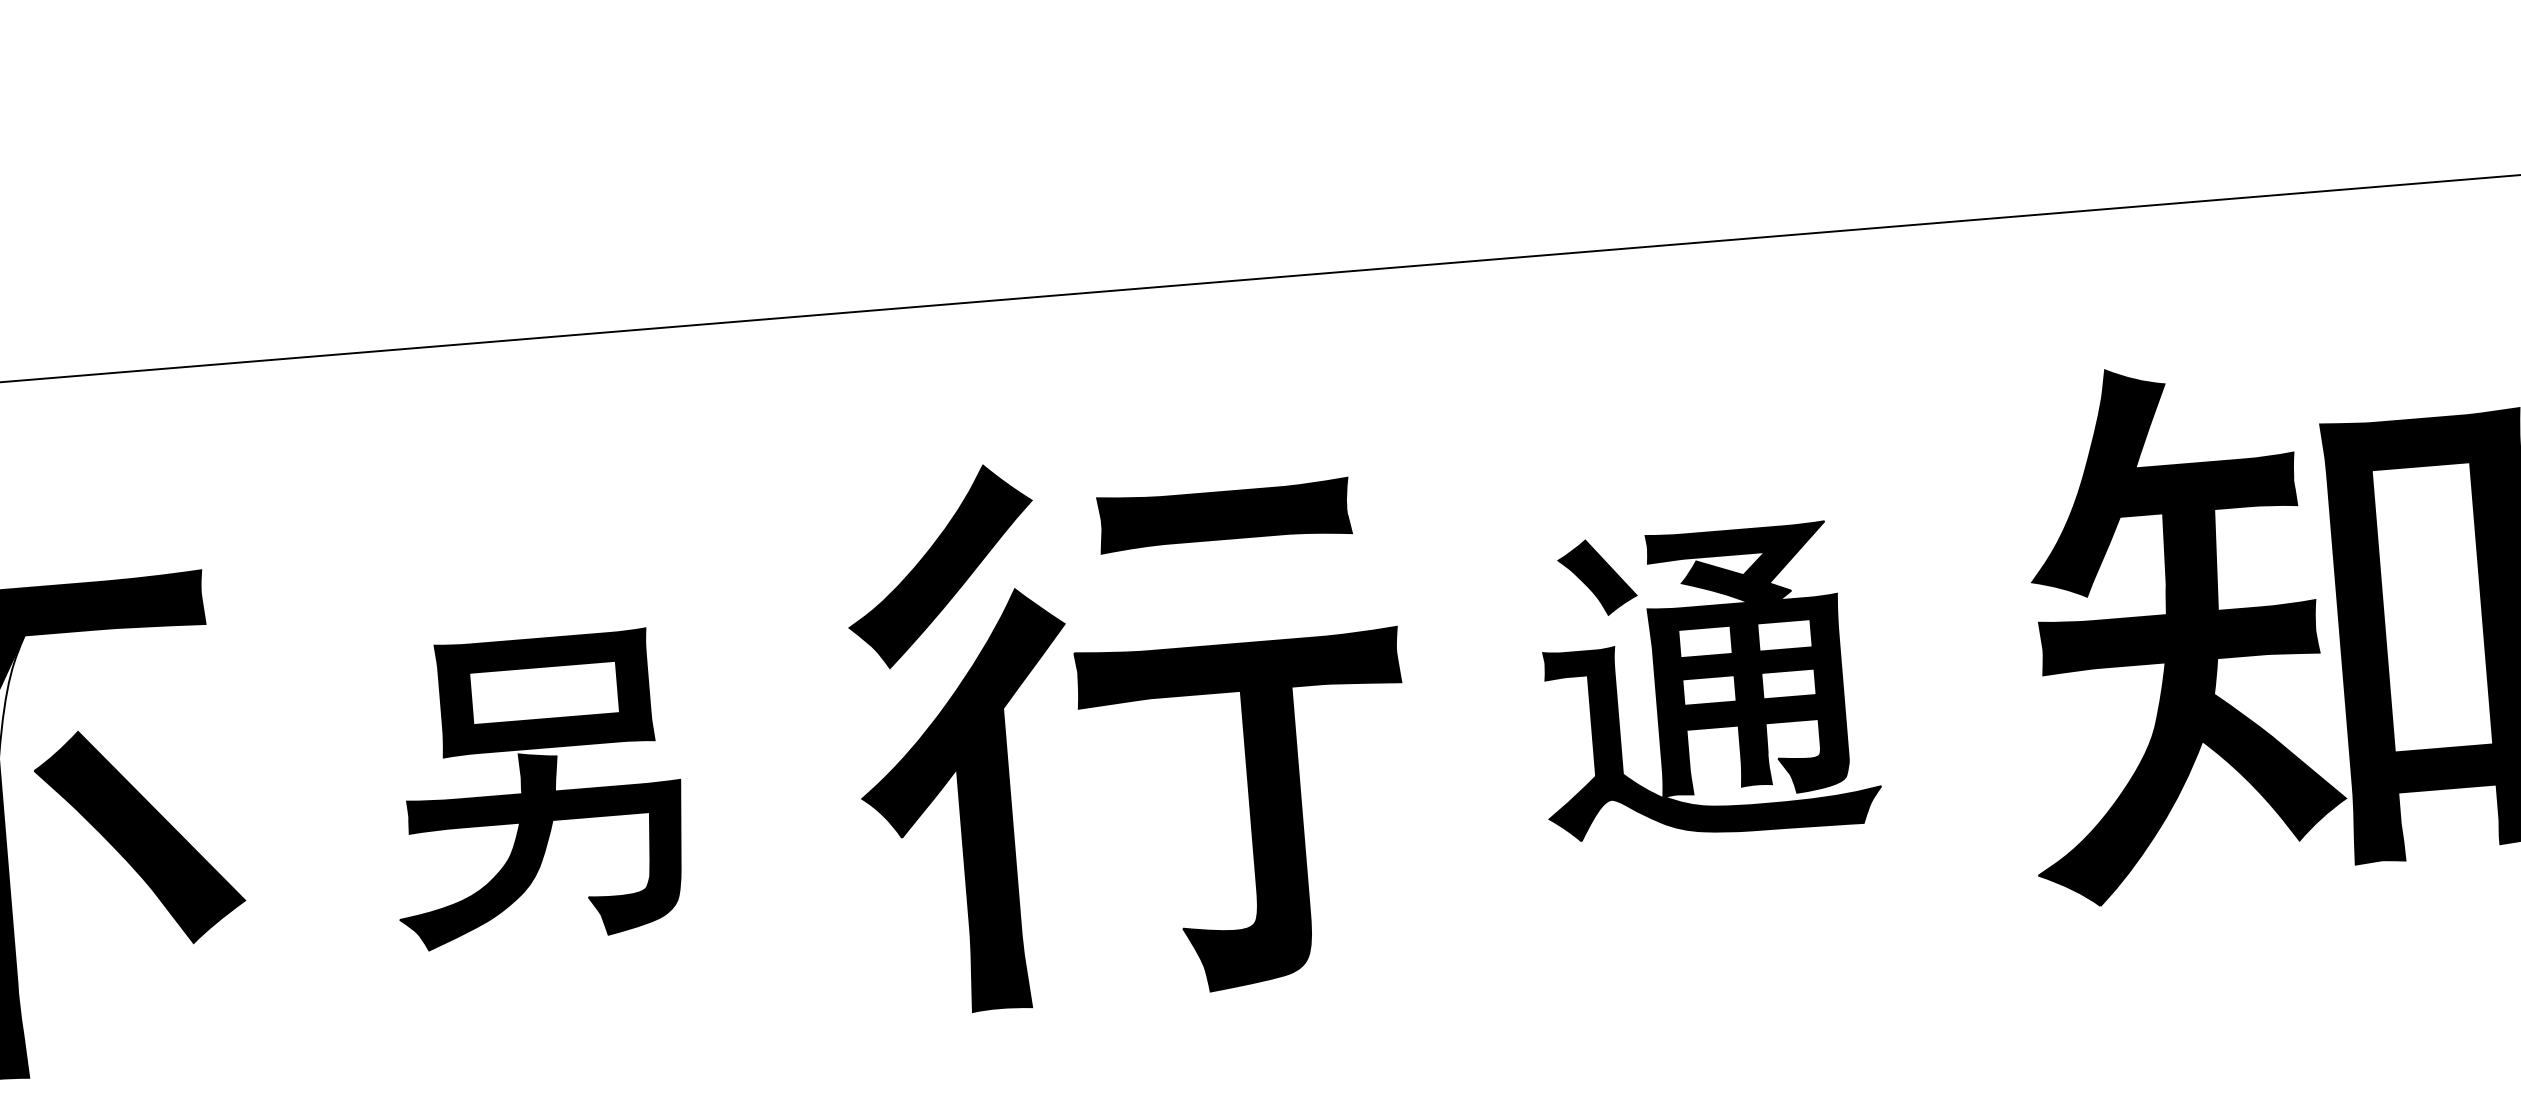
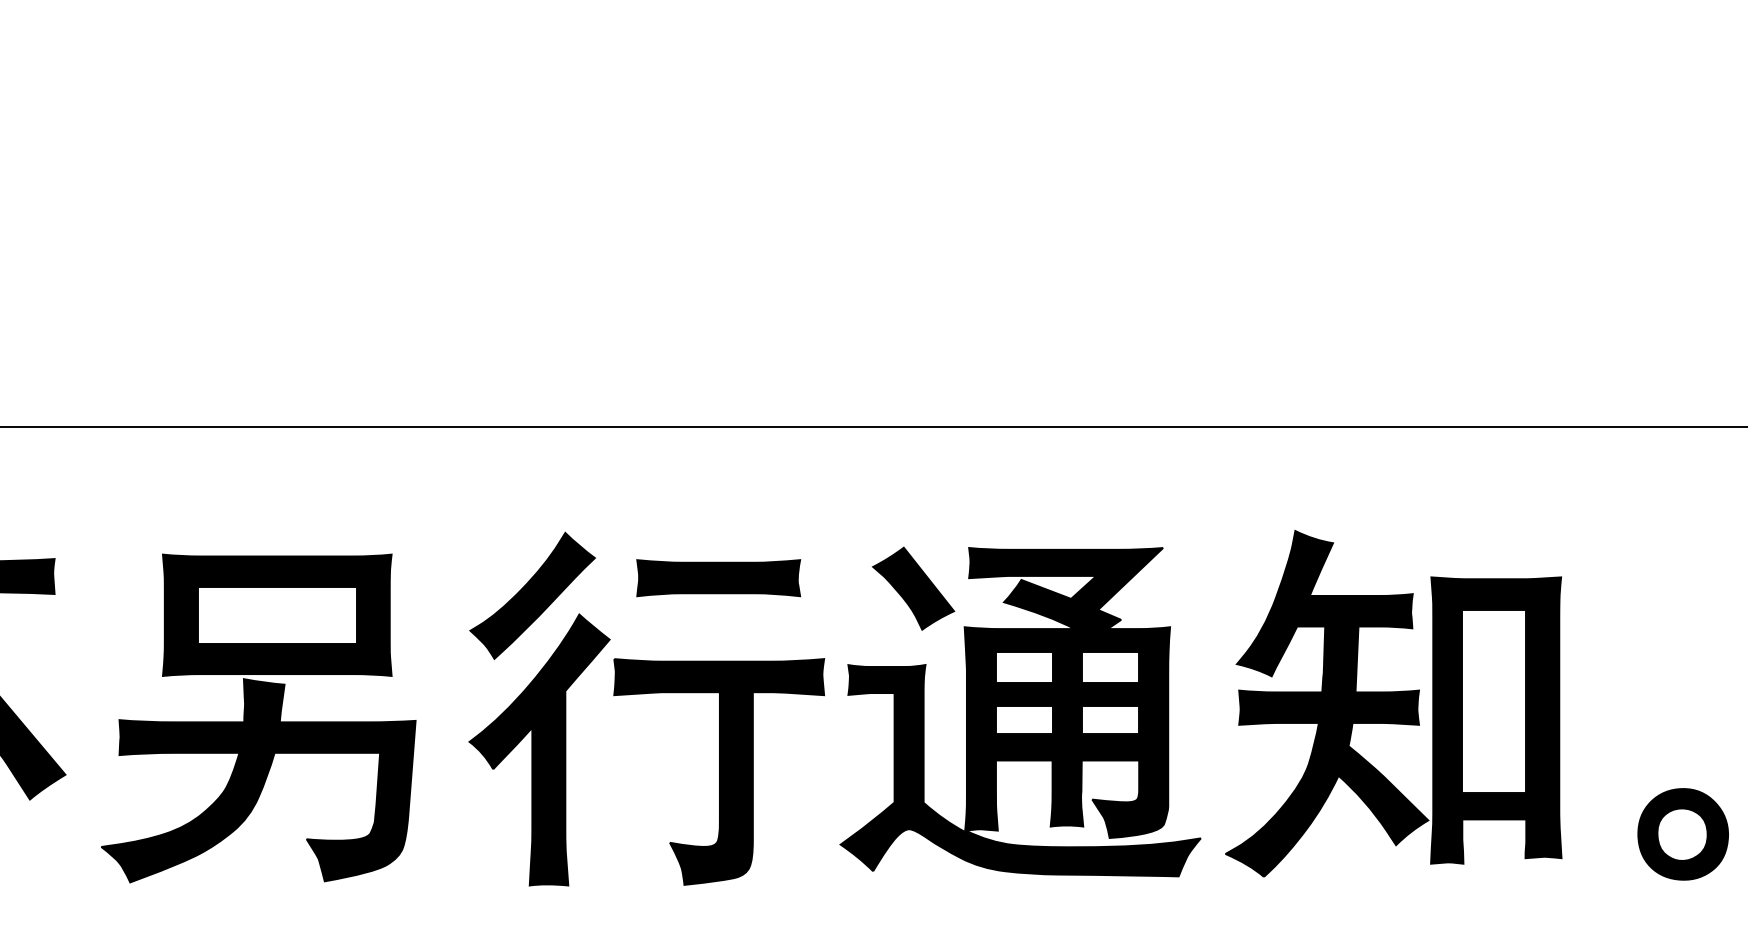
part: (1705, 682) -> (1020, 711), size x1.67
part: (534, 789) -> (258, 718), size x1.67

